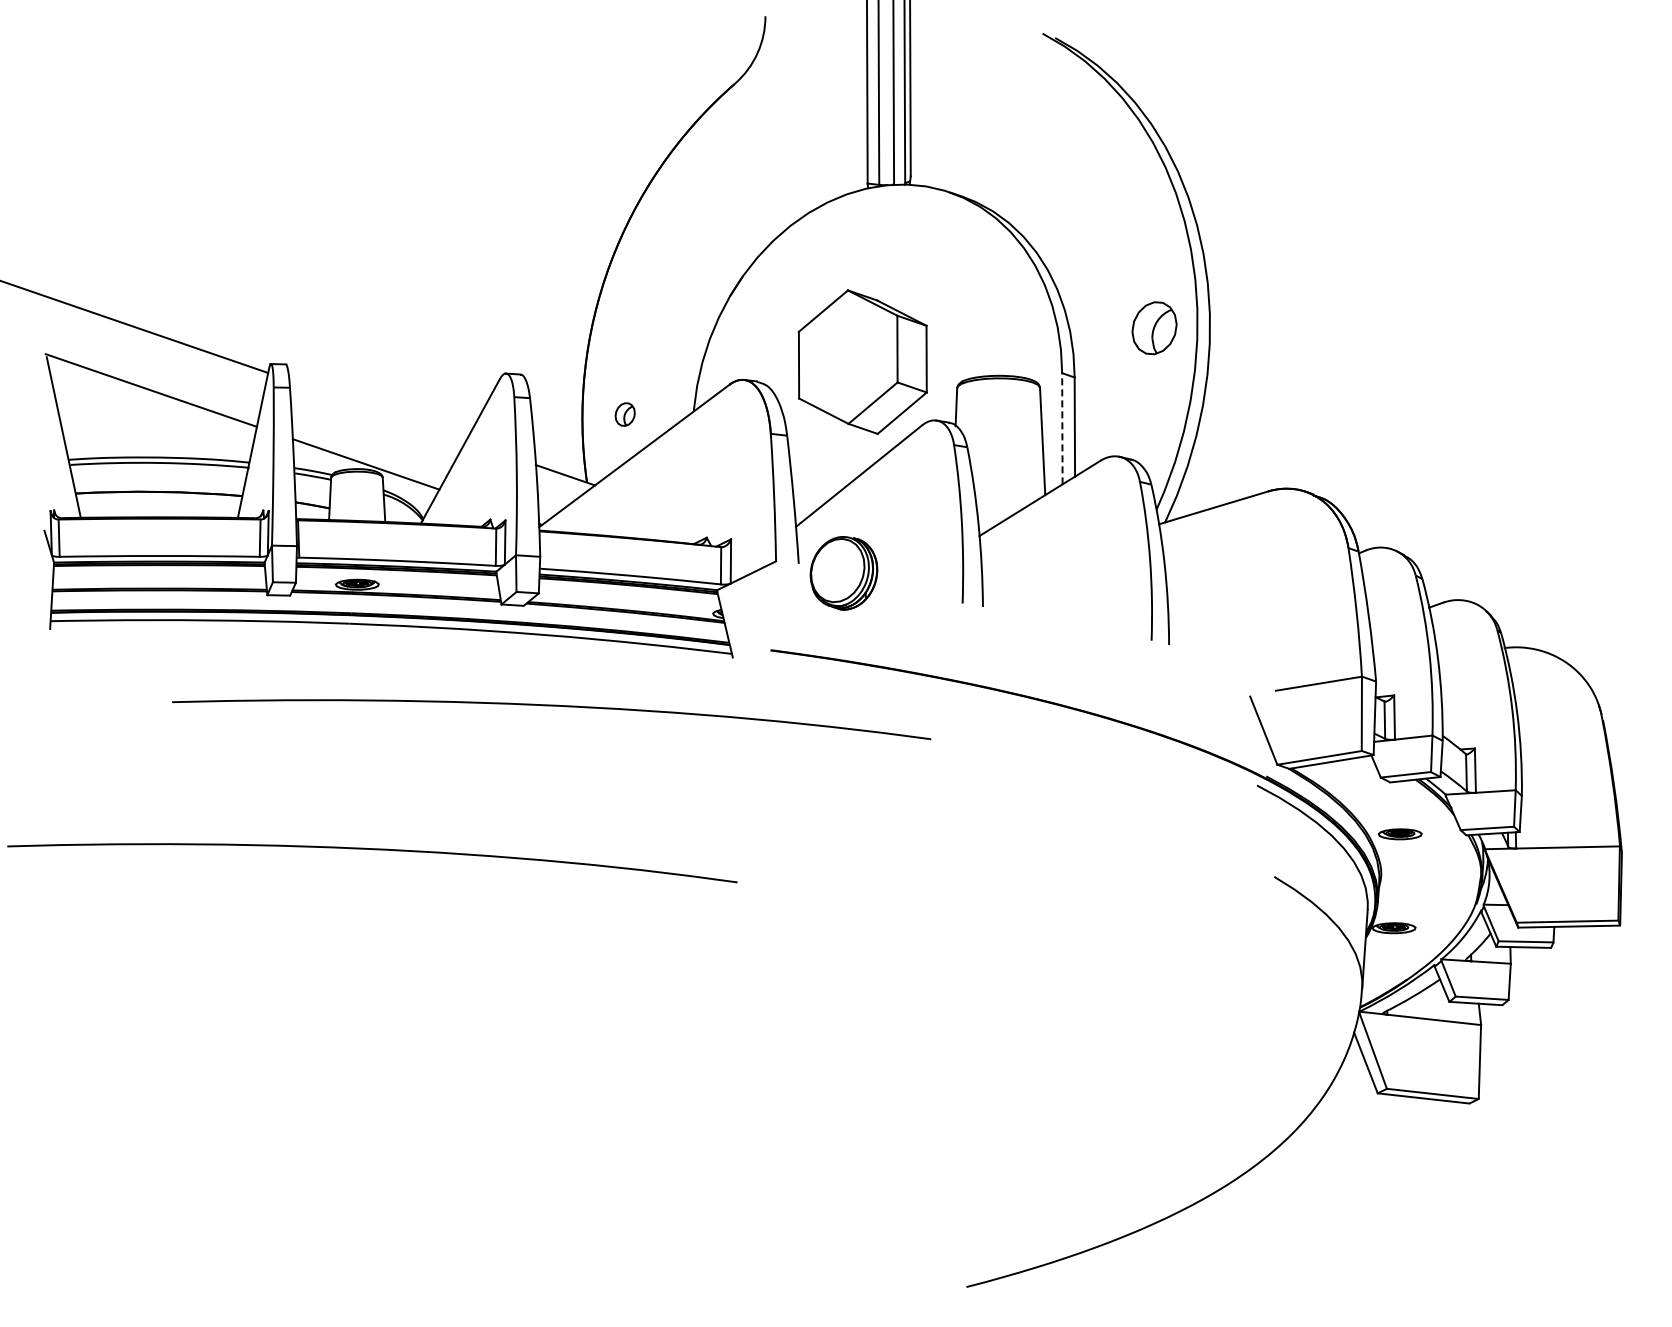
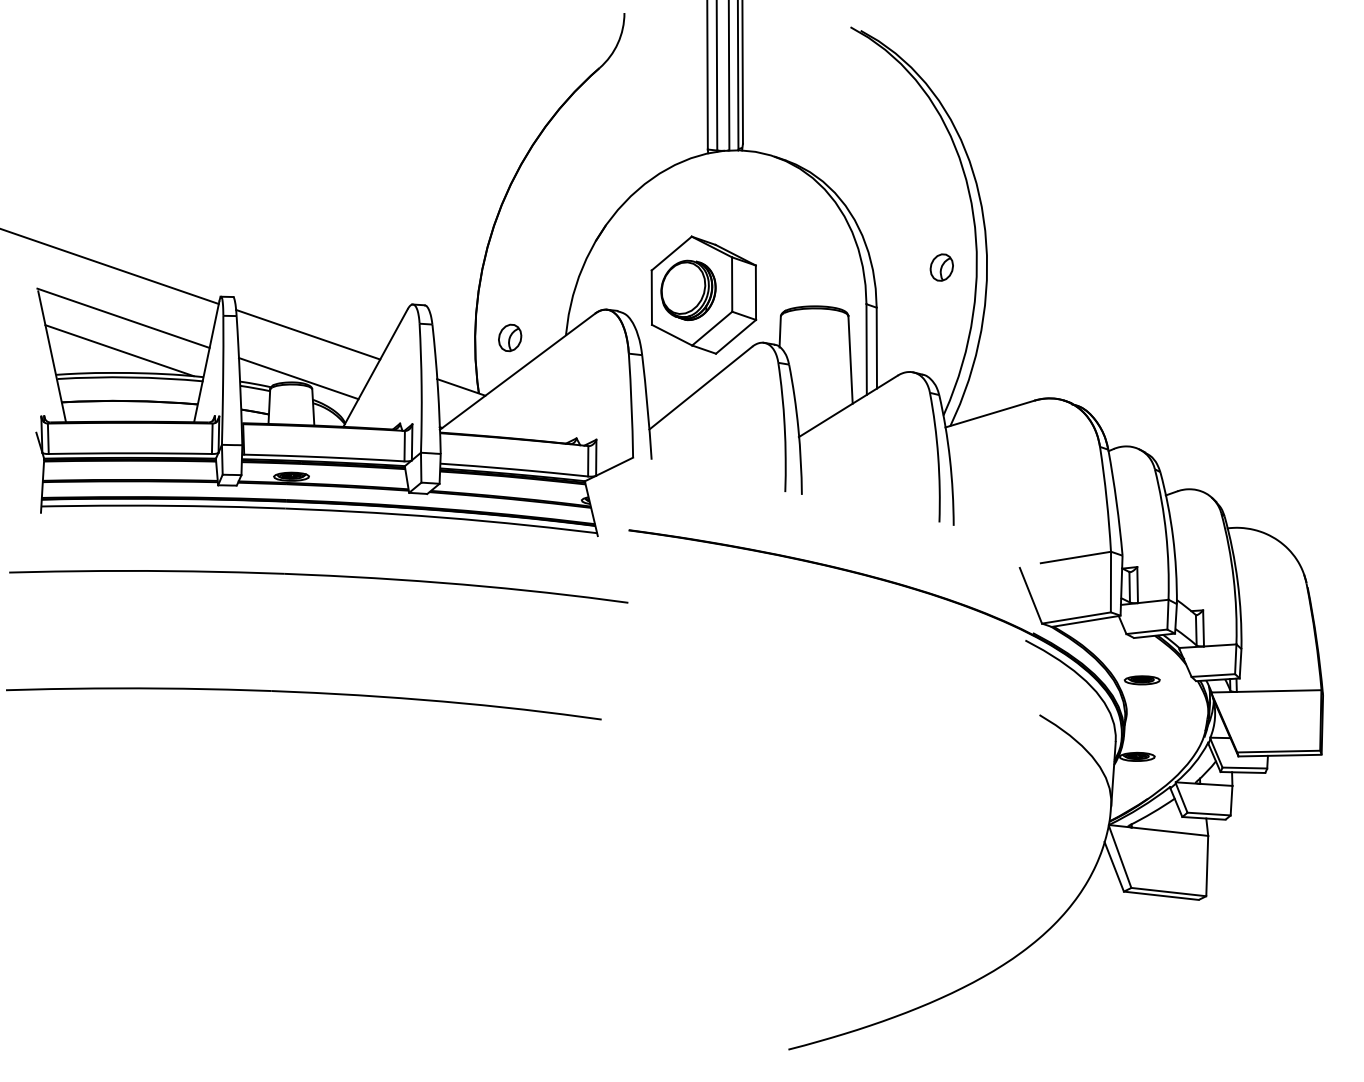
part: (1154, 328) -> (941, 267), size x0.62
line: (377, 410) -> (308, 334), added
part: (624, 414) -> (509, 337), size x1.43
line: (1062, 428) -> (866, 349), dashed -> solid
line: (146, 429) -> (119, 350), added
part: (843, 573) -> (688, 290), moved
part: (551, 706) -> (318, 576), moved

